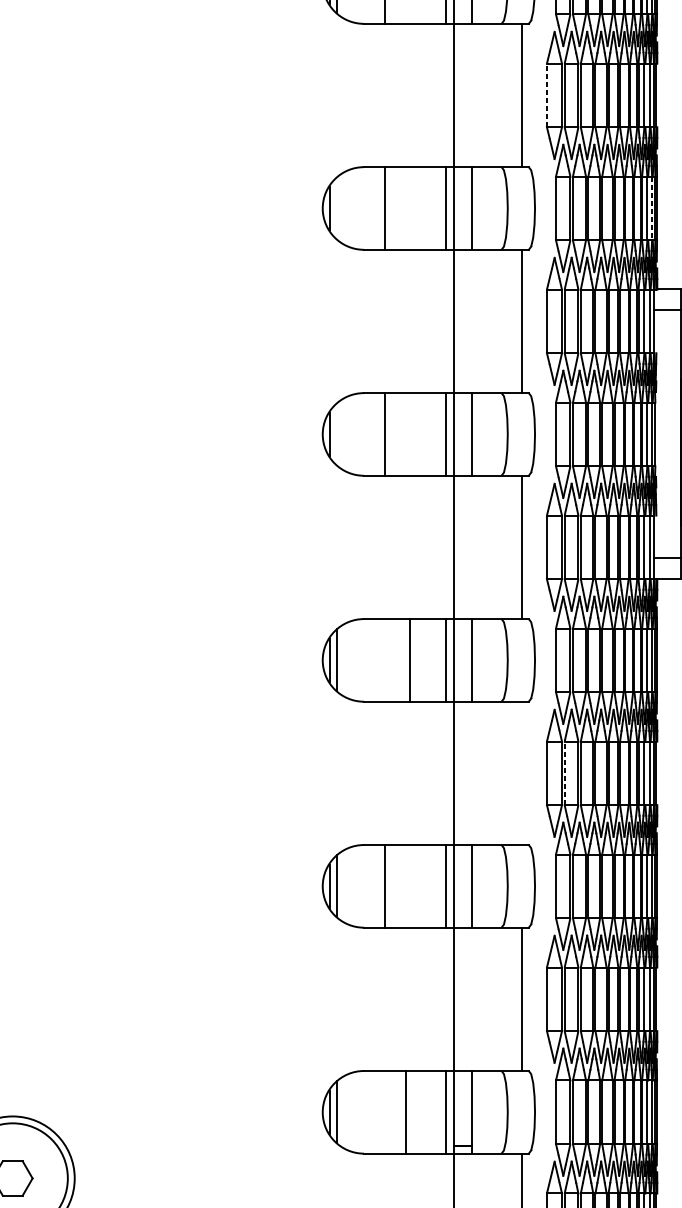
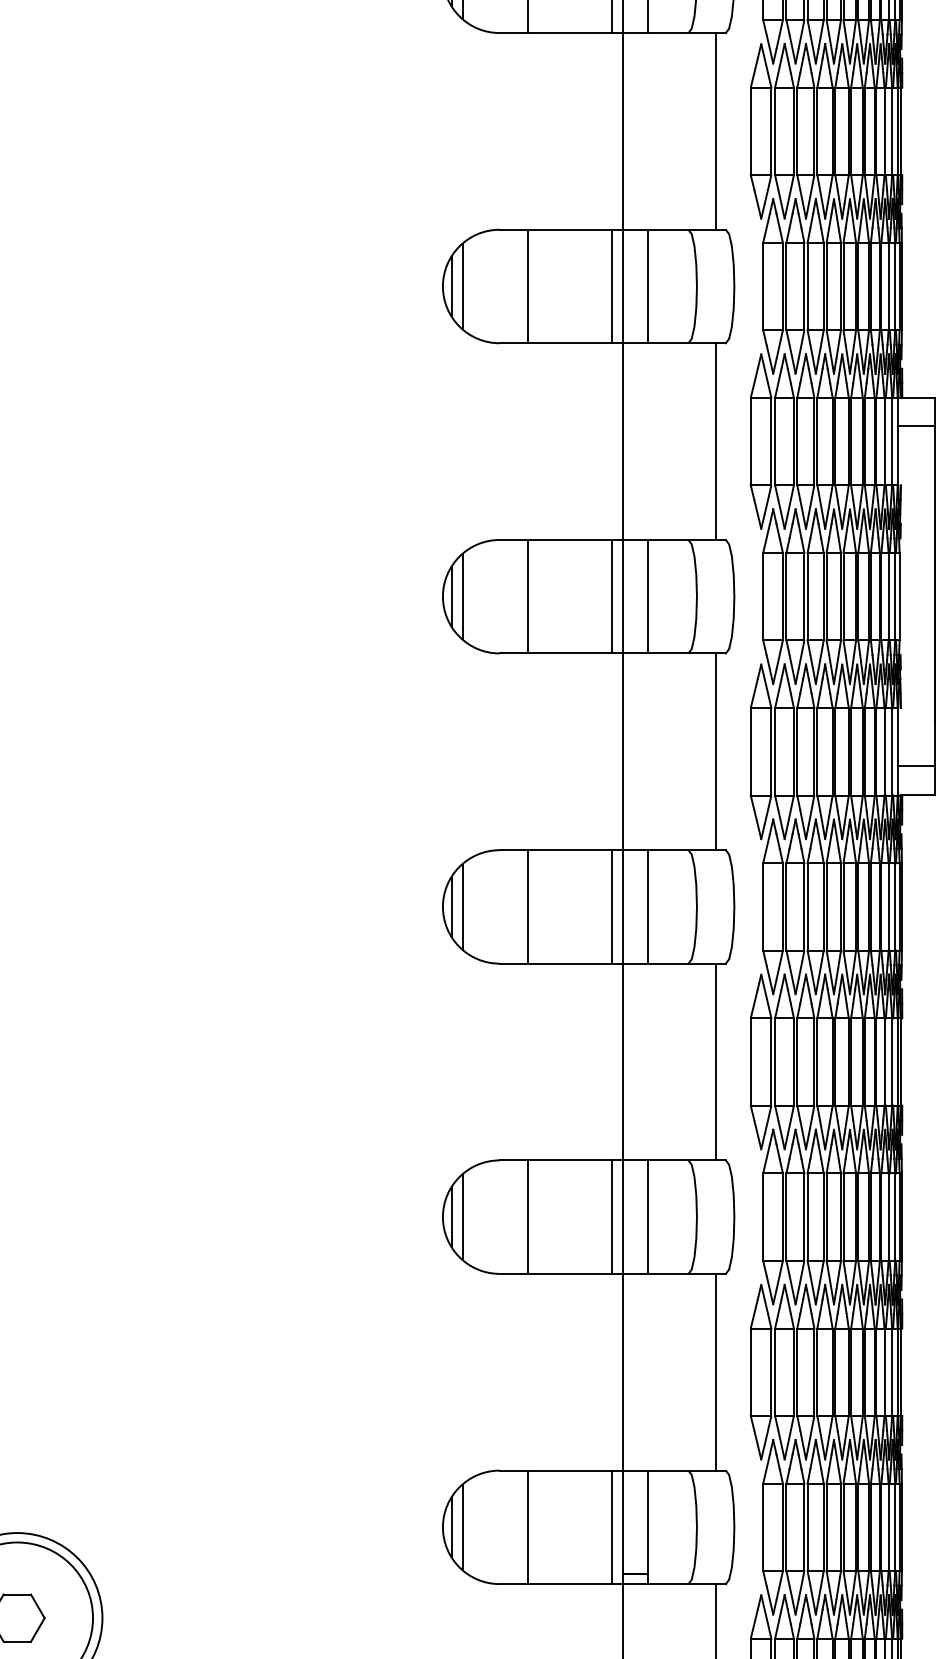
line: (546, 95) -> (750, 131), dashed -> solid
line: (337, 208) -> (463, 286), added
line: (652, 208) -> (895, 286), dashed -> solid
line: (337, 434) -> (463, 596), added
line: (409, 660) -> (528, 906), moved
line: (522, 772) -> (716, 1061), added
line: (564, 773) -> (775, 1062), dashed -> solid
line: (406, 1112) -> (528, 1527), moved

